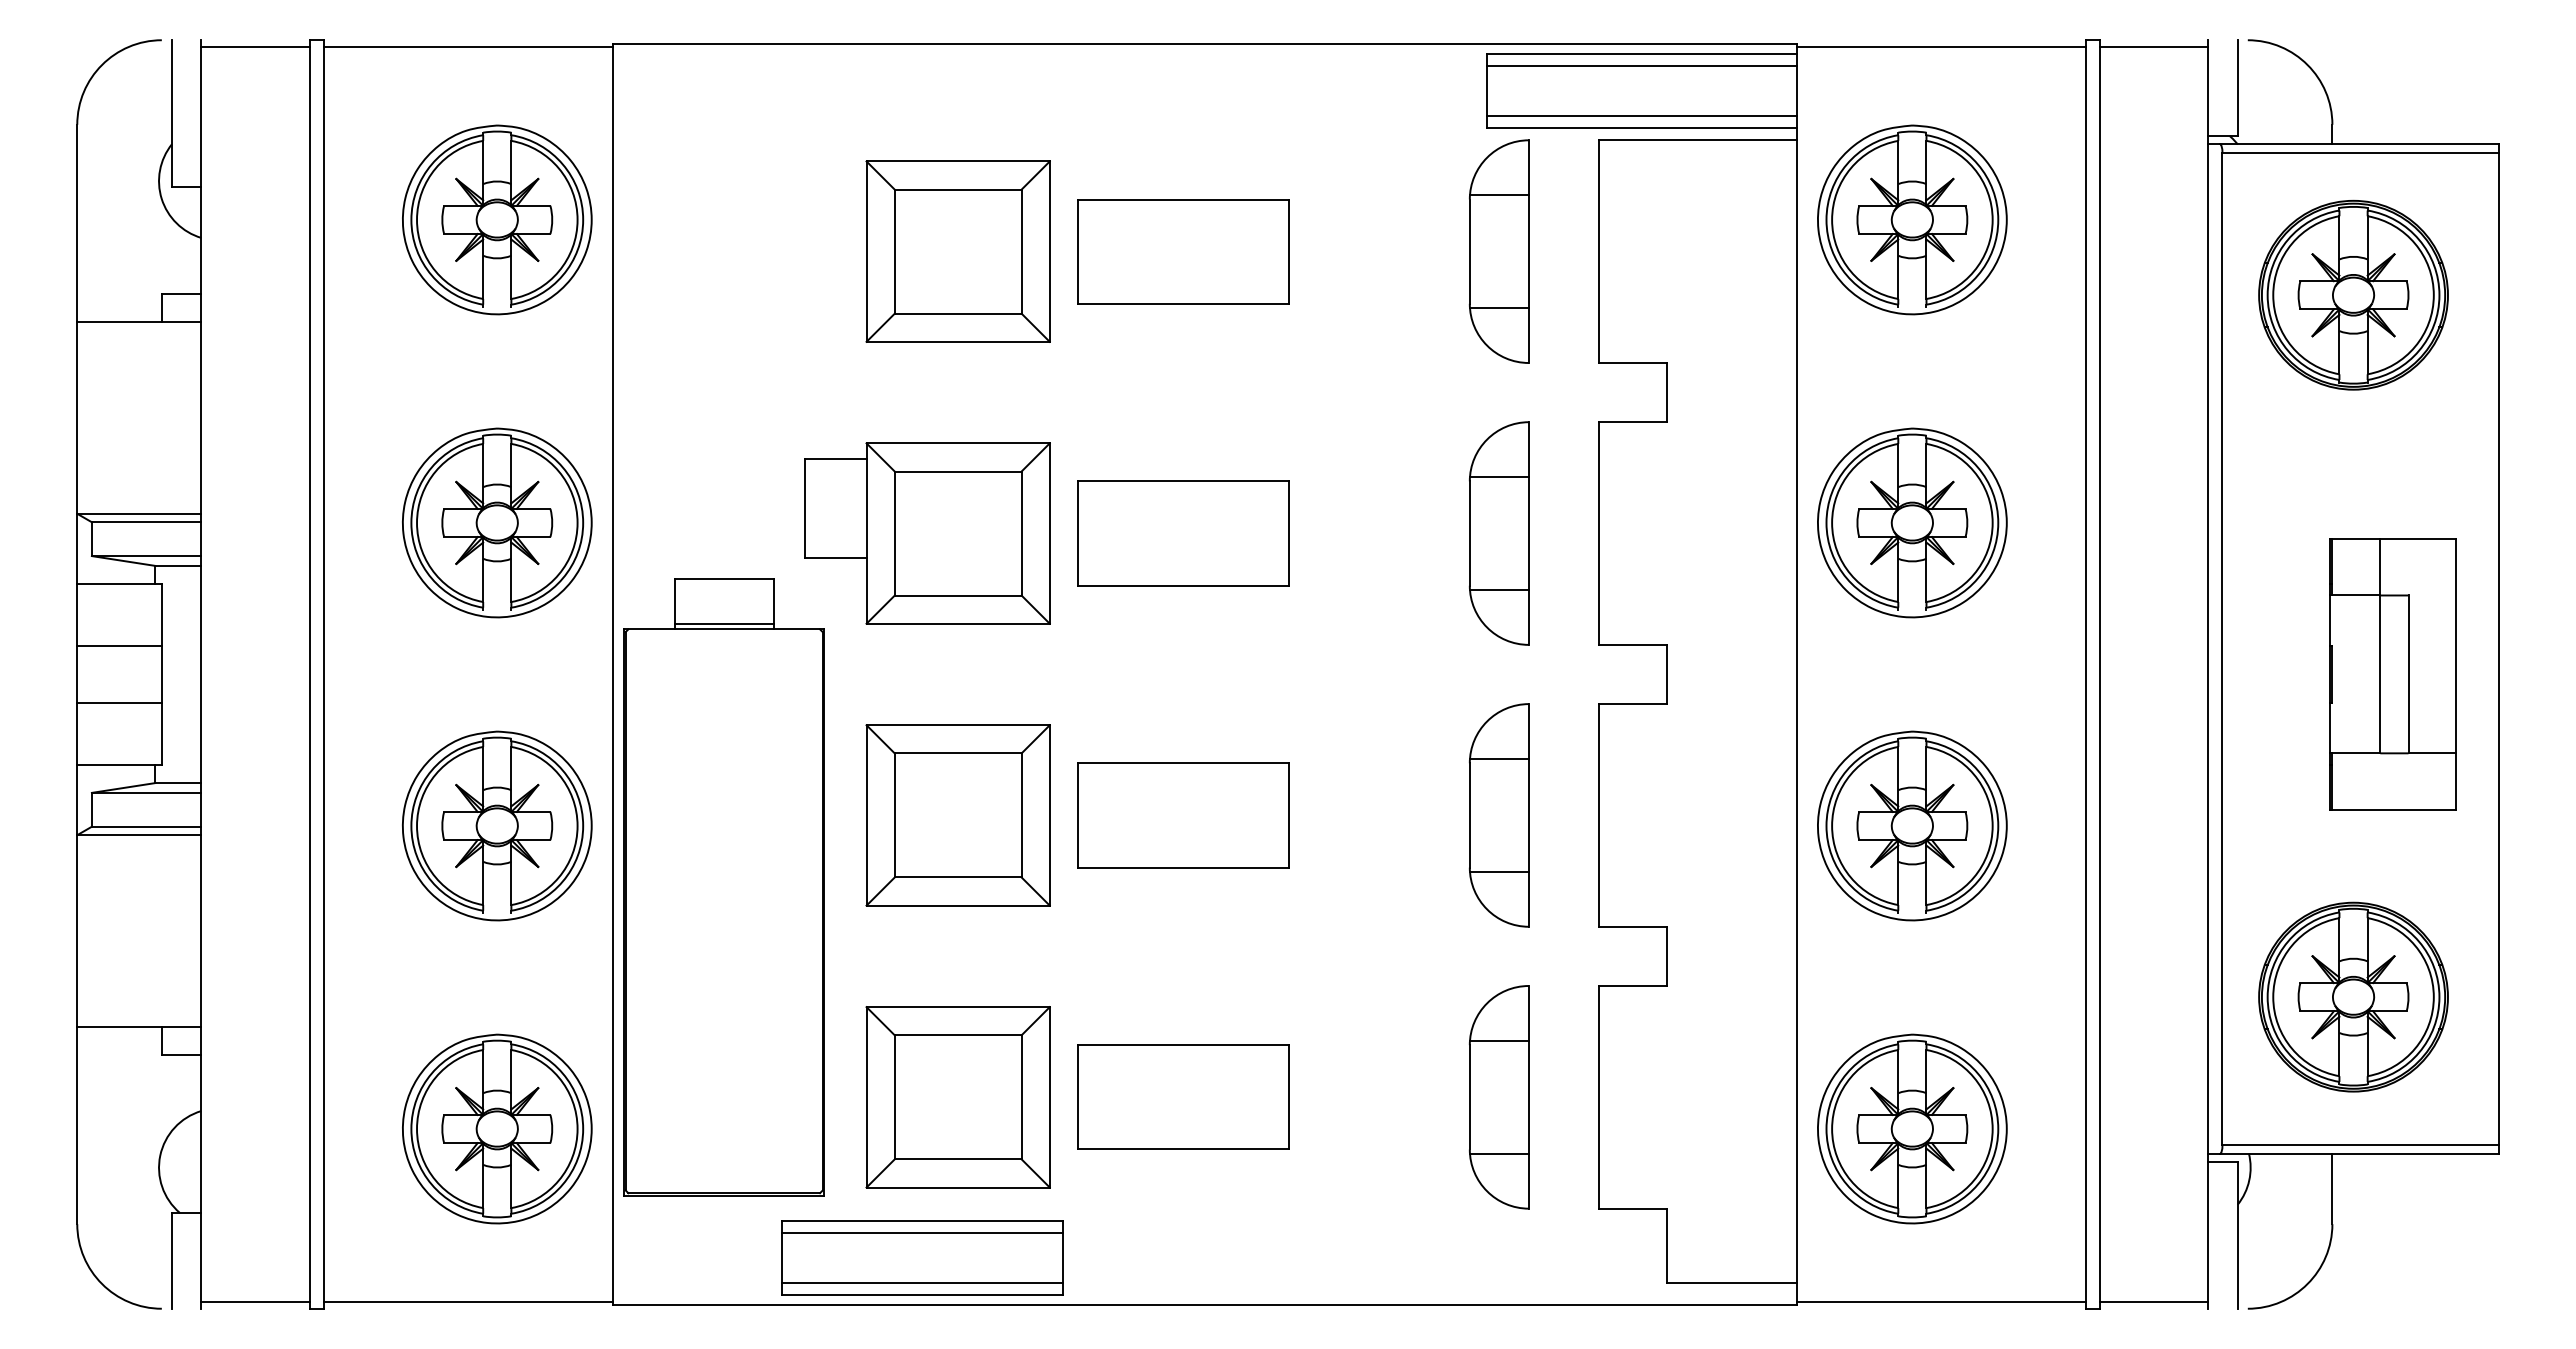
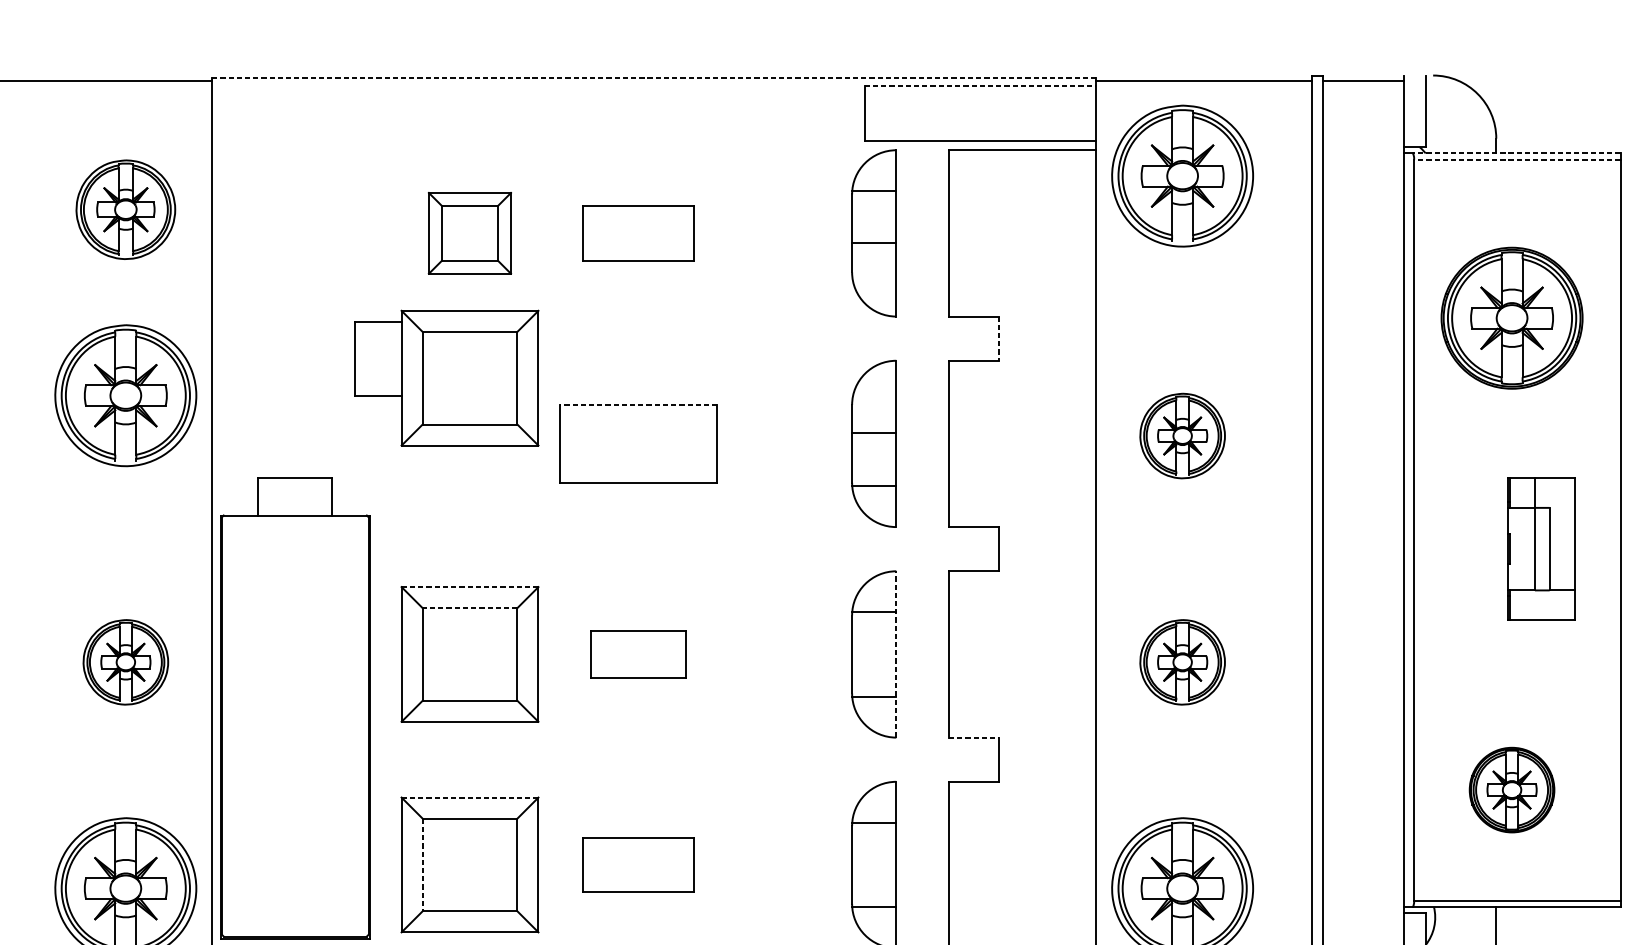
line: (1204, 43) -> (653, 77), solid -> dashed
line: (1642, 54) -> (981, 86), solid -> dashed
line: (1641, 65) -> (980, 94), removed
line: (1641, 116) -> (980, 132), removed
line: (2358, 144) -> (1515, 153), solid -> dashed
line: (2360, 152) -> (1517, 159), solid -> dashed
part: (497, 219) -> (125, 209), size x0.7
part: (1912, 219) -> (1182, 175), moved
part: (957, 251) -> (469, 233), size x0.6
part: (1183, 251) -> (638, 233), size x0.7
part: (2353, 294) -> (1512, 317), moved
line: (1499, 308) -> (874, 243), moved
line: (1667, 392) -> (999, 338), solid -> dashed
line: (1499, 477) -> (874, 433), moved
line: (1183, 481) -> (638, 405), solid -> dashed
part: (497, 522) -> (125, 395), moved
part: (1912, 522) -> (1182, 435), size x0.6
part: (927, 533) -> (447, 378), moved
line: (723, 623) -> (294, 511), removed
part: (2392, 674) -> (1541, 549), size x0.7
line: (958, 725) -> (470, 587), solid -> dashed
line: (957, 753) -> (469, 608), solid -> dashed
line: (1529, 814) -> (896, 653), solid -> dashed
part: (1183, 815) -> (638, 654), size x0.6
part: (497, 825) -> (125, 661), size x0.6
part: (1912, 825) -> (1182, 661), size x0.6
line: (1633, 926) -> (974, 737), solid -> dashed
part: (2353, 996) -> (1512, 789), size x0.6
line: (958, 1007) -> (470, 797), solid -> dashed
part: (1183, 1096) -> (638, 864), size x0.7
line: (894, 1097) -> (422, 865), solid -> dashed

